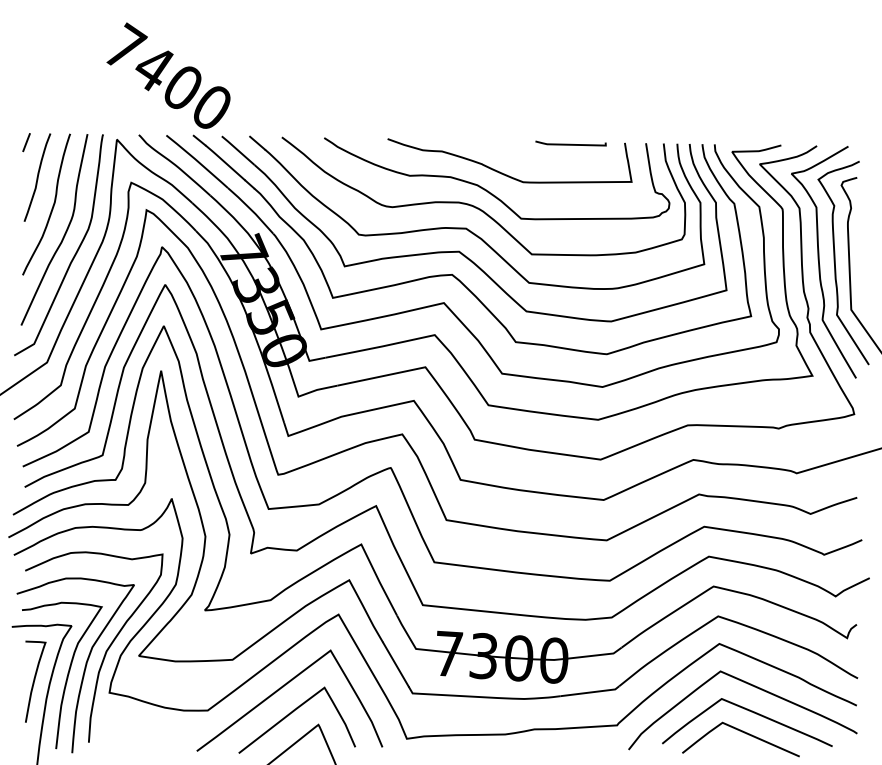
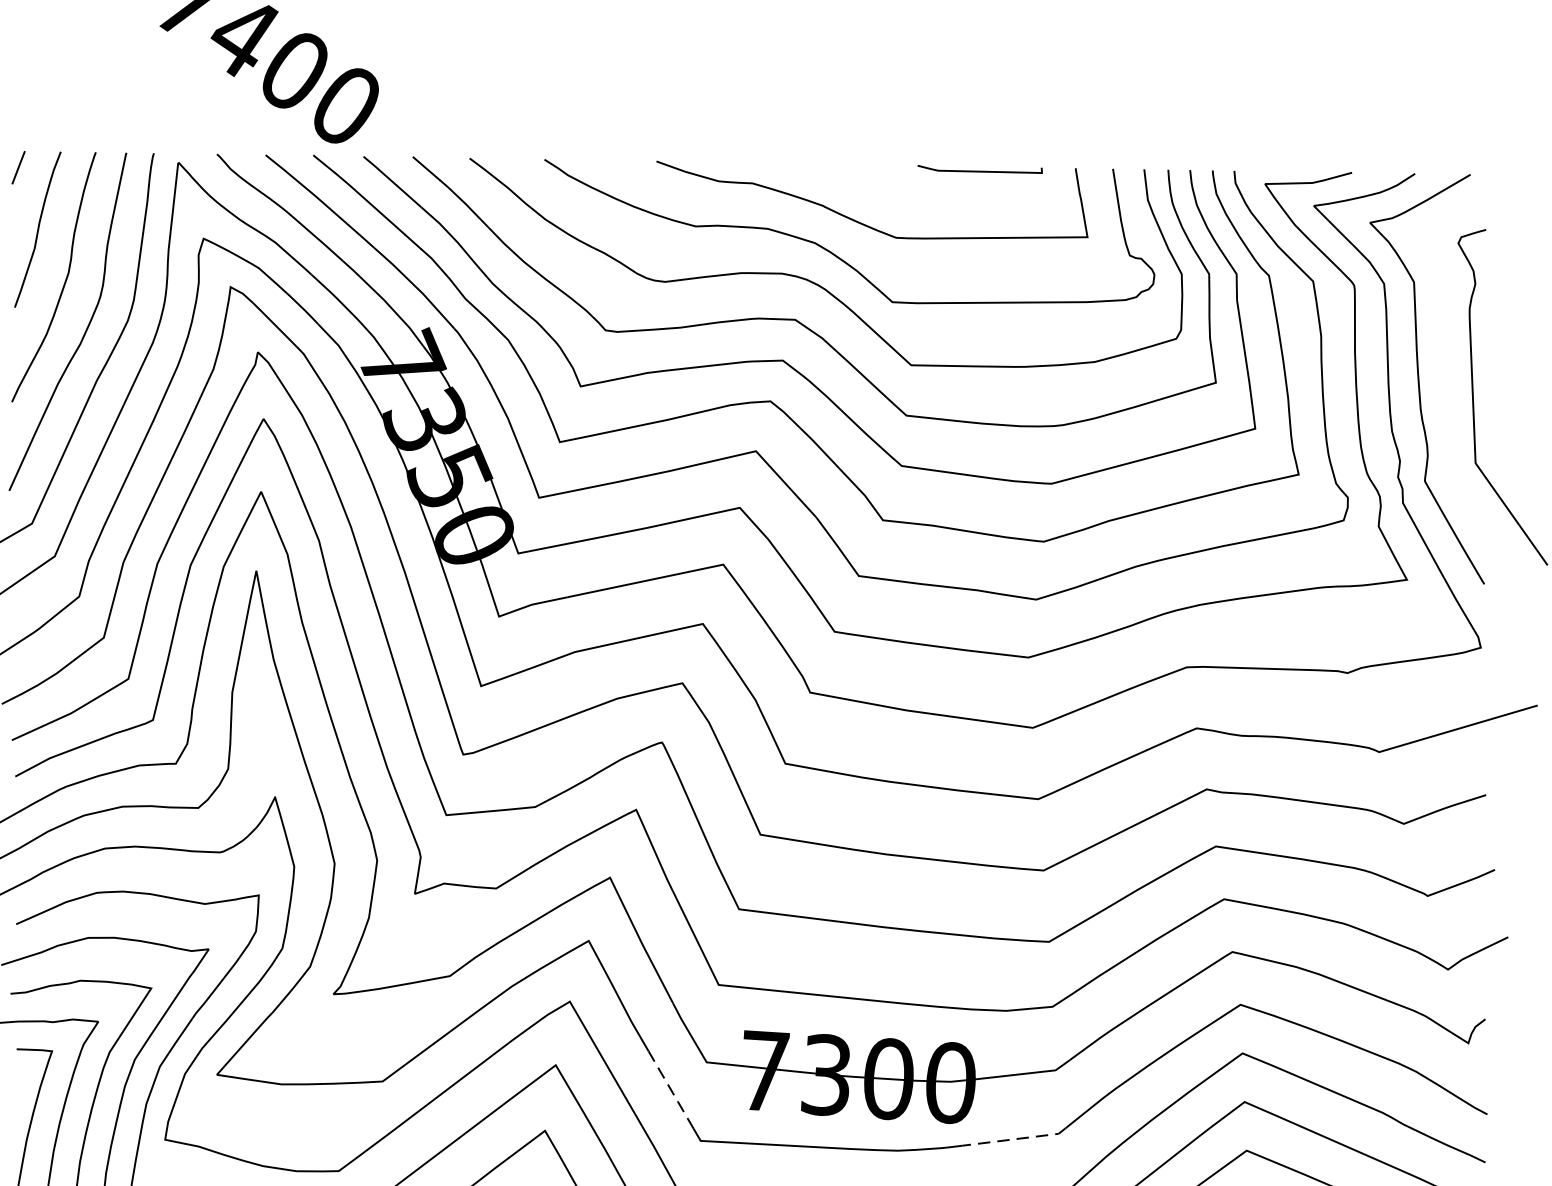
curve: (835, 262) -> (1447, 379), removed
line: (395, 664) -> (670, 1089), solid -> dashed
line: (591, 692) -> (1016, 1139), solid -> dashed

